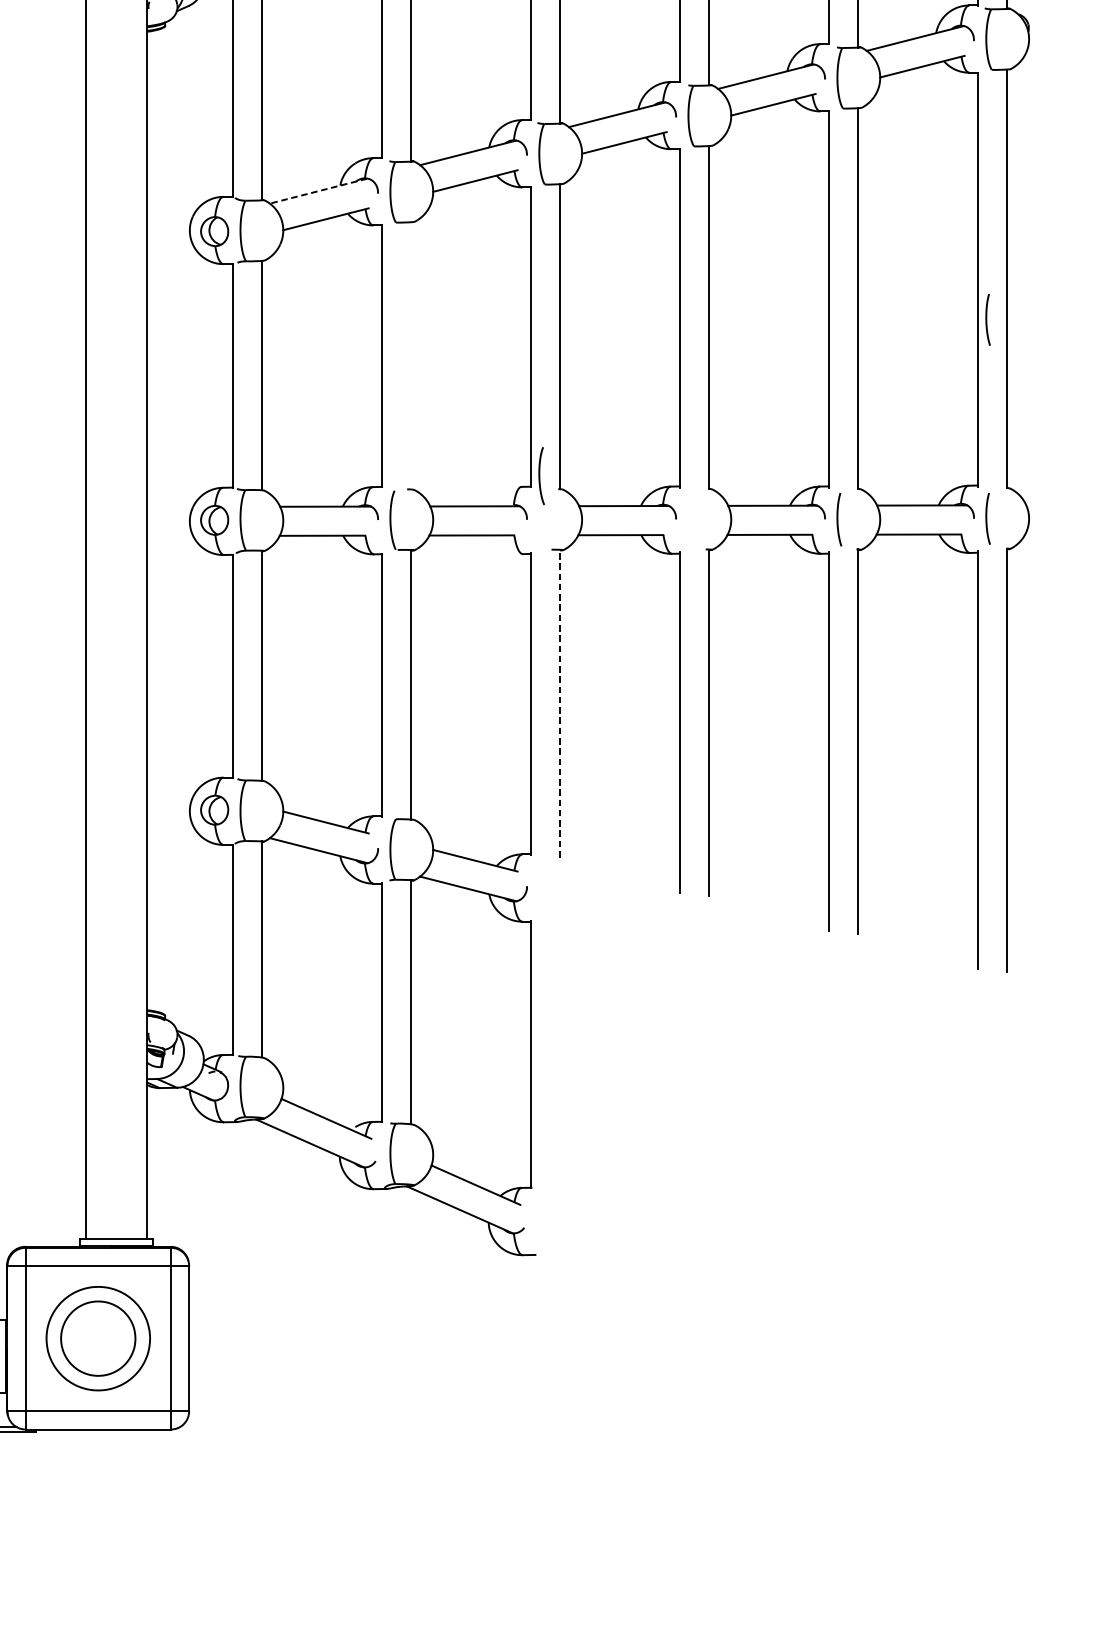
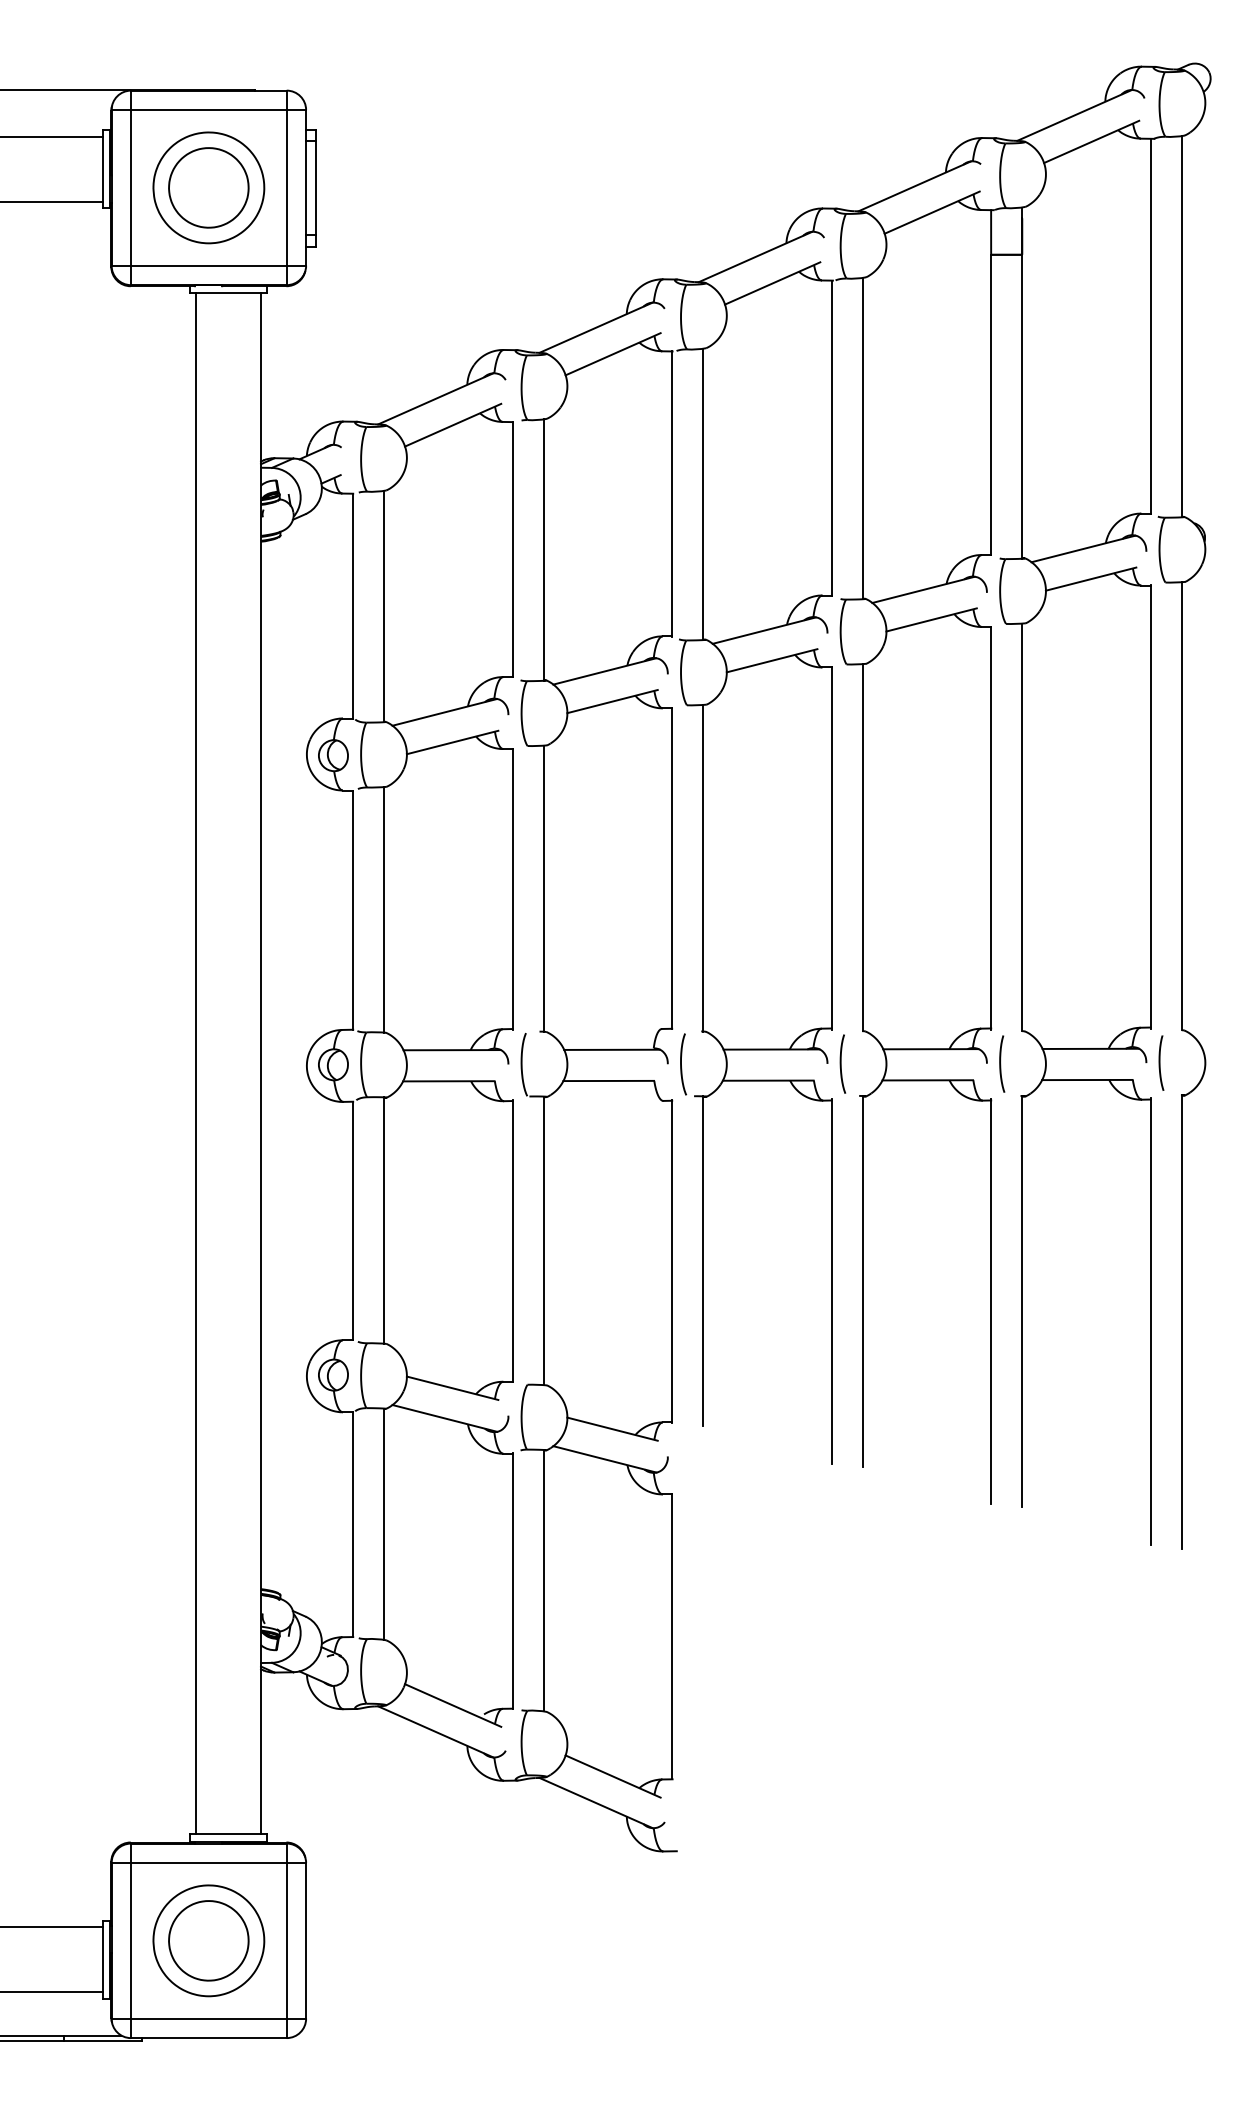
line: (318, 191) -> (444, 712), dashed -> solid
curve: (987, 319) -> (1160, 849), removed
line: (410, 355) -> (543, 888), added
curve: (539, 476) -> (681, 1064), moved
curve: (689, 519) -> (841, 1063), added
line: (560, 704) -> (703, 1261), dashed -> solid

